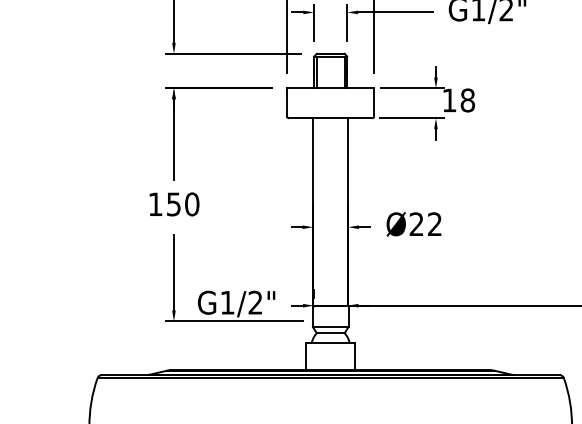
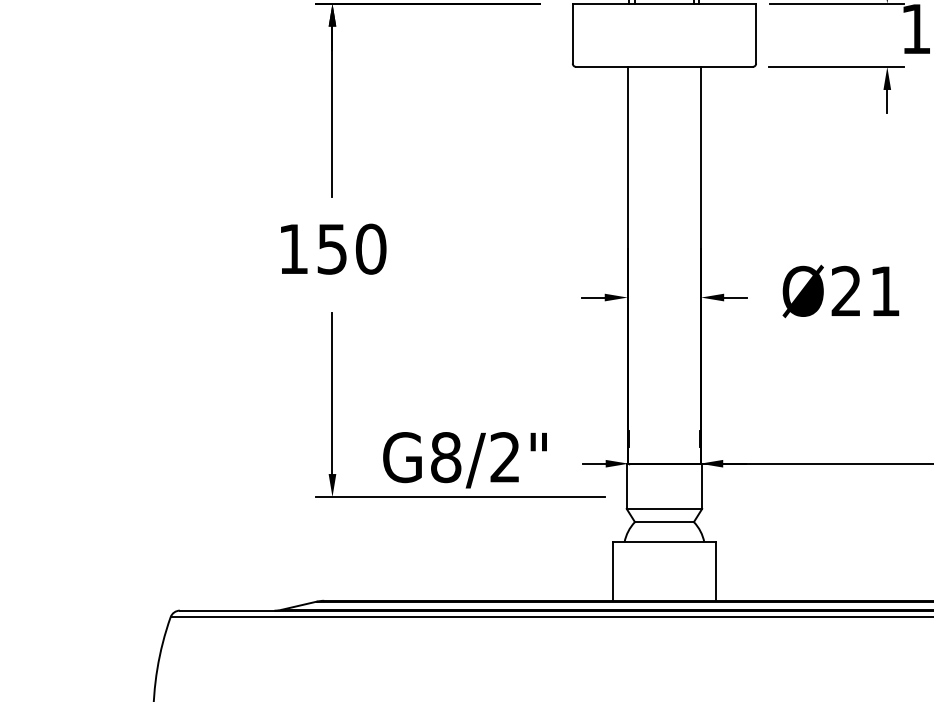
text: (434, 223) -> (884, 289), Ø22 -> Ø21
text: (227, 302) -> (445, 456), G1/2" -> G8/2"

